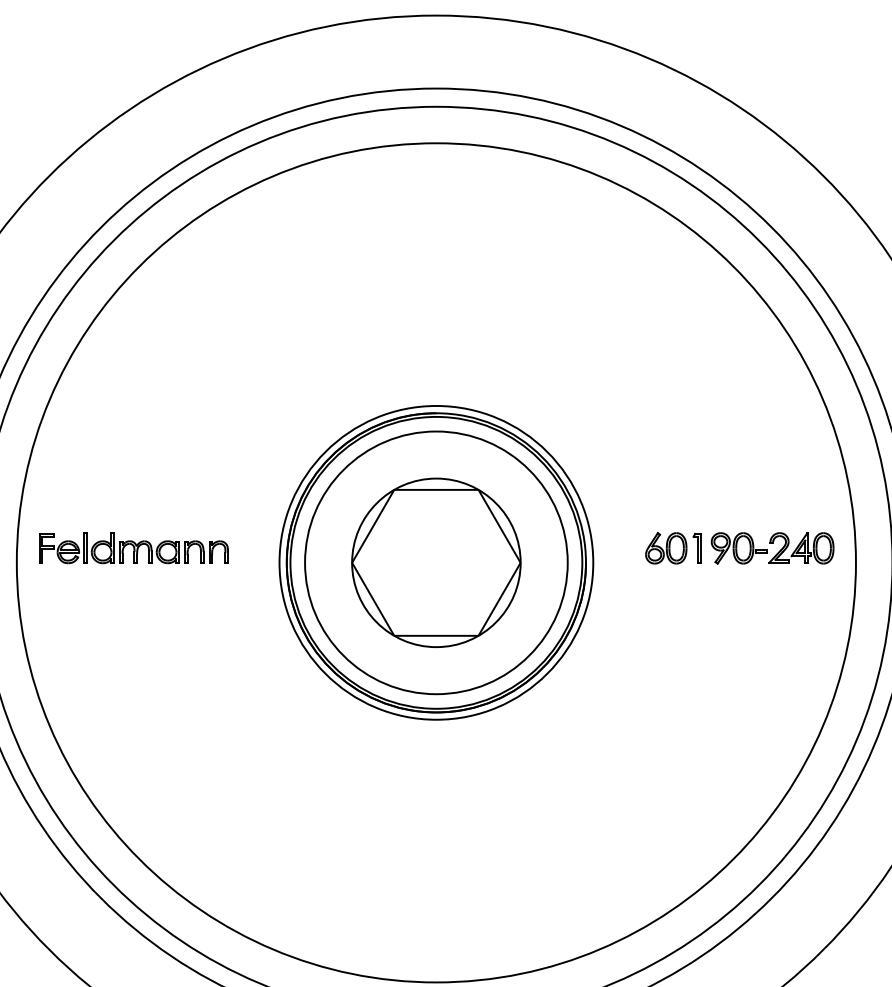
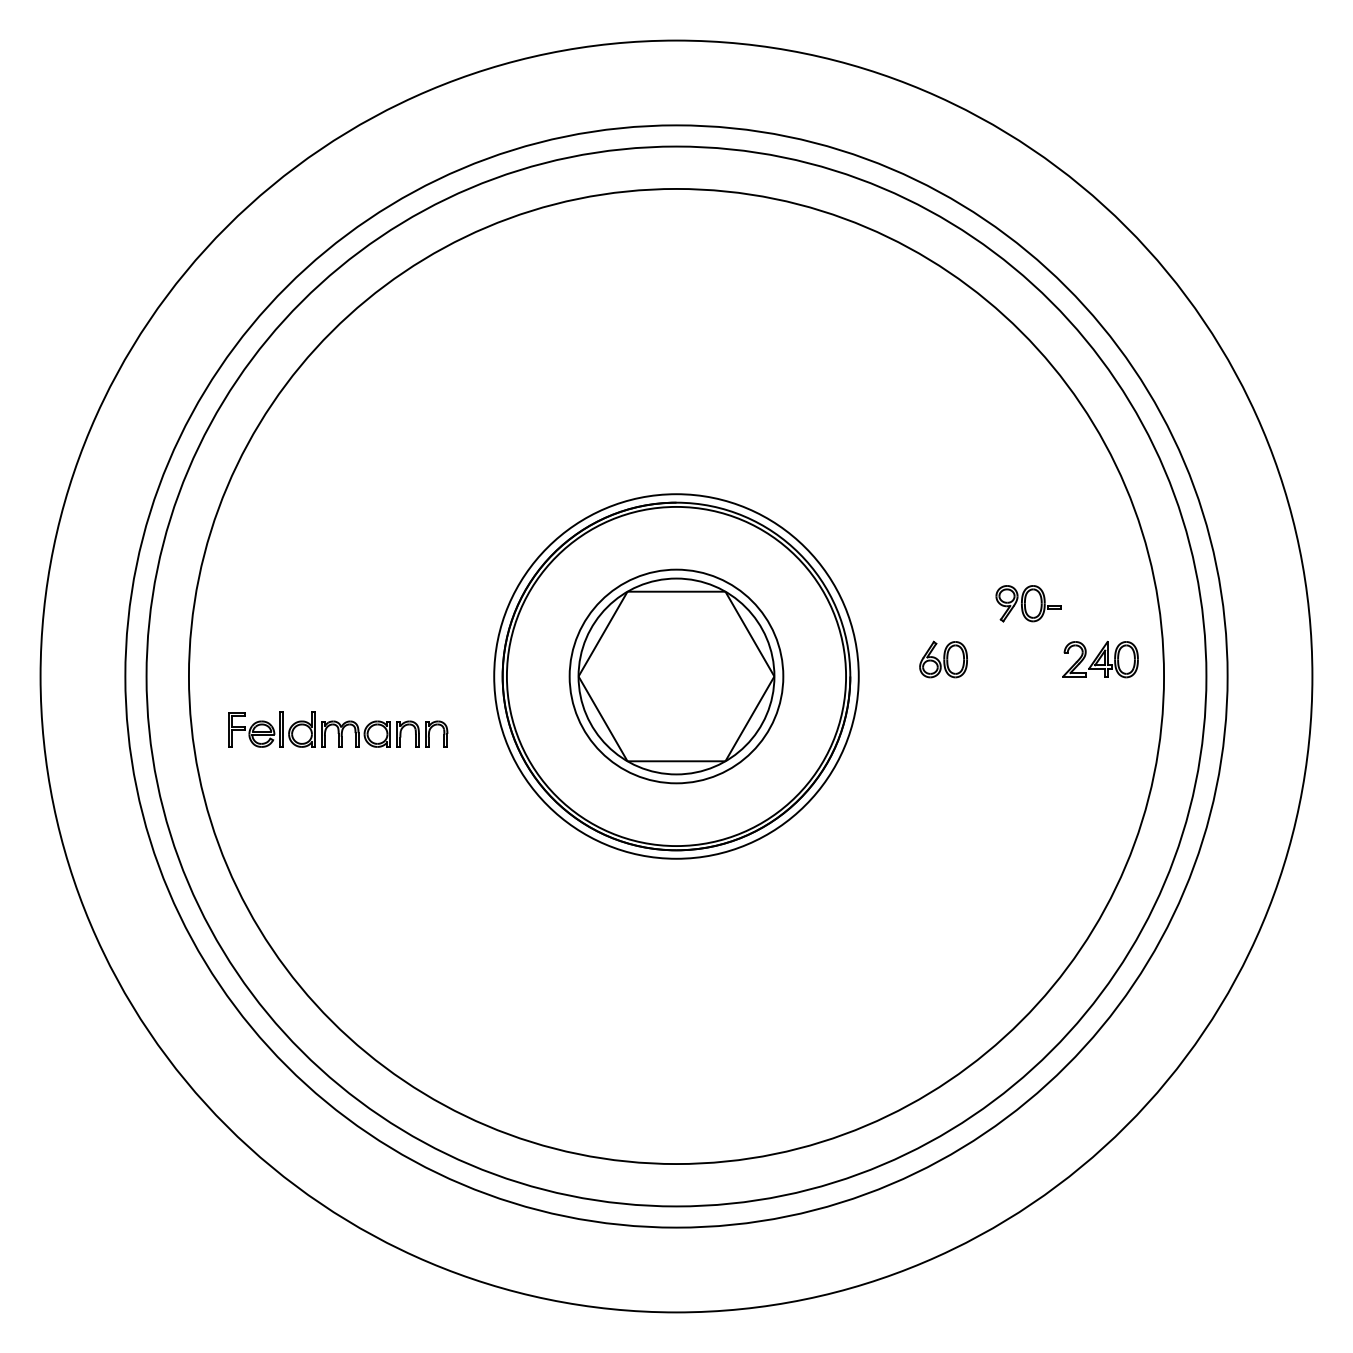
part: (134, 548) -> (338, 729), moved
part: (697, 548) -> (979, 659), removed
part: (739, 548) -> (1028, 603), moved
circle: (436, 562) -> (676, 676), size x0.7

